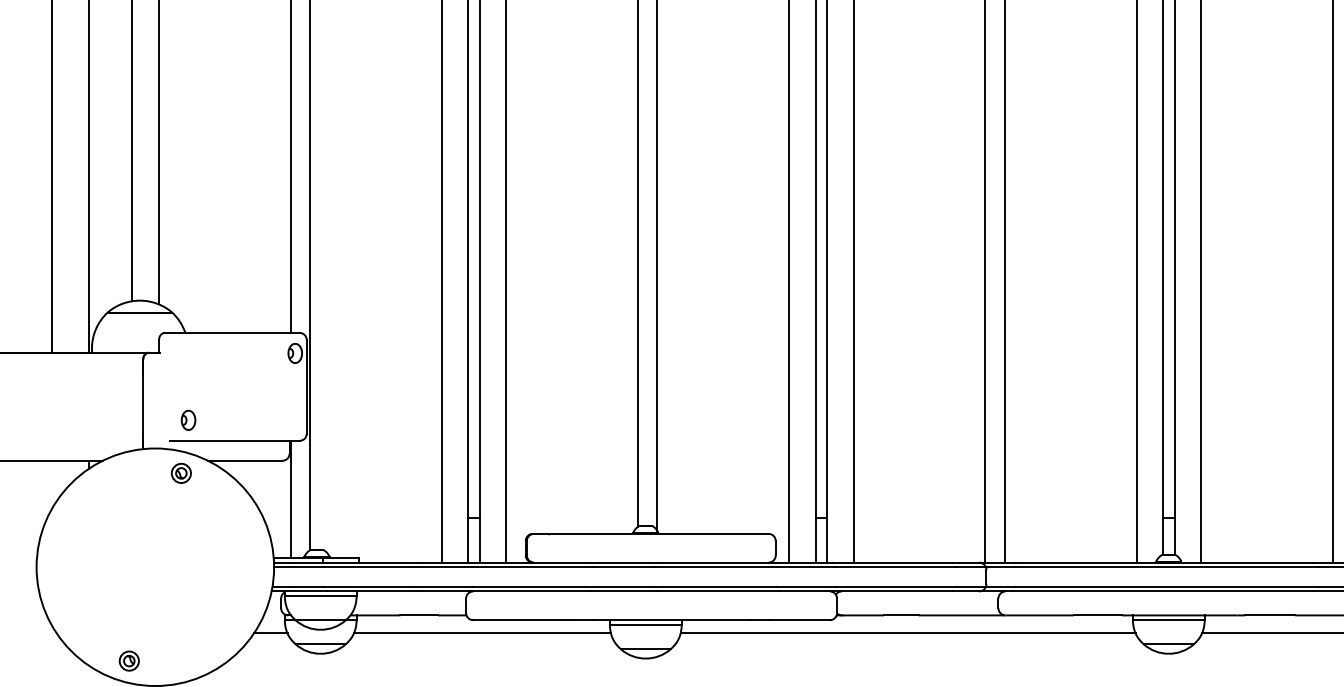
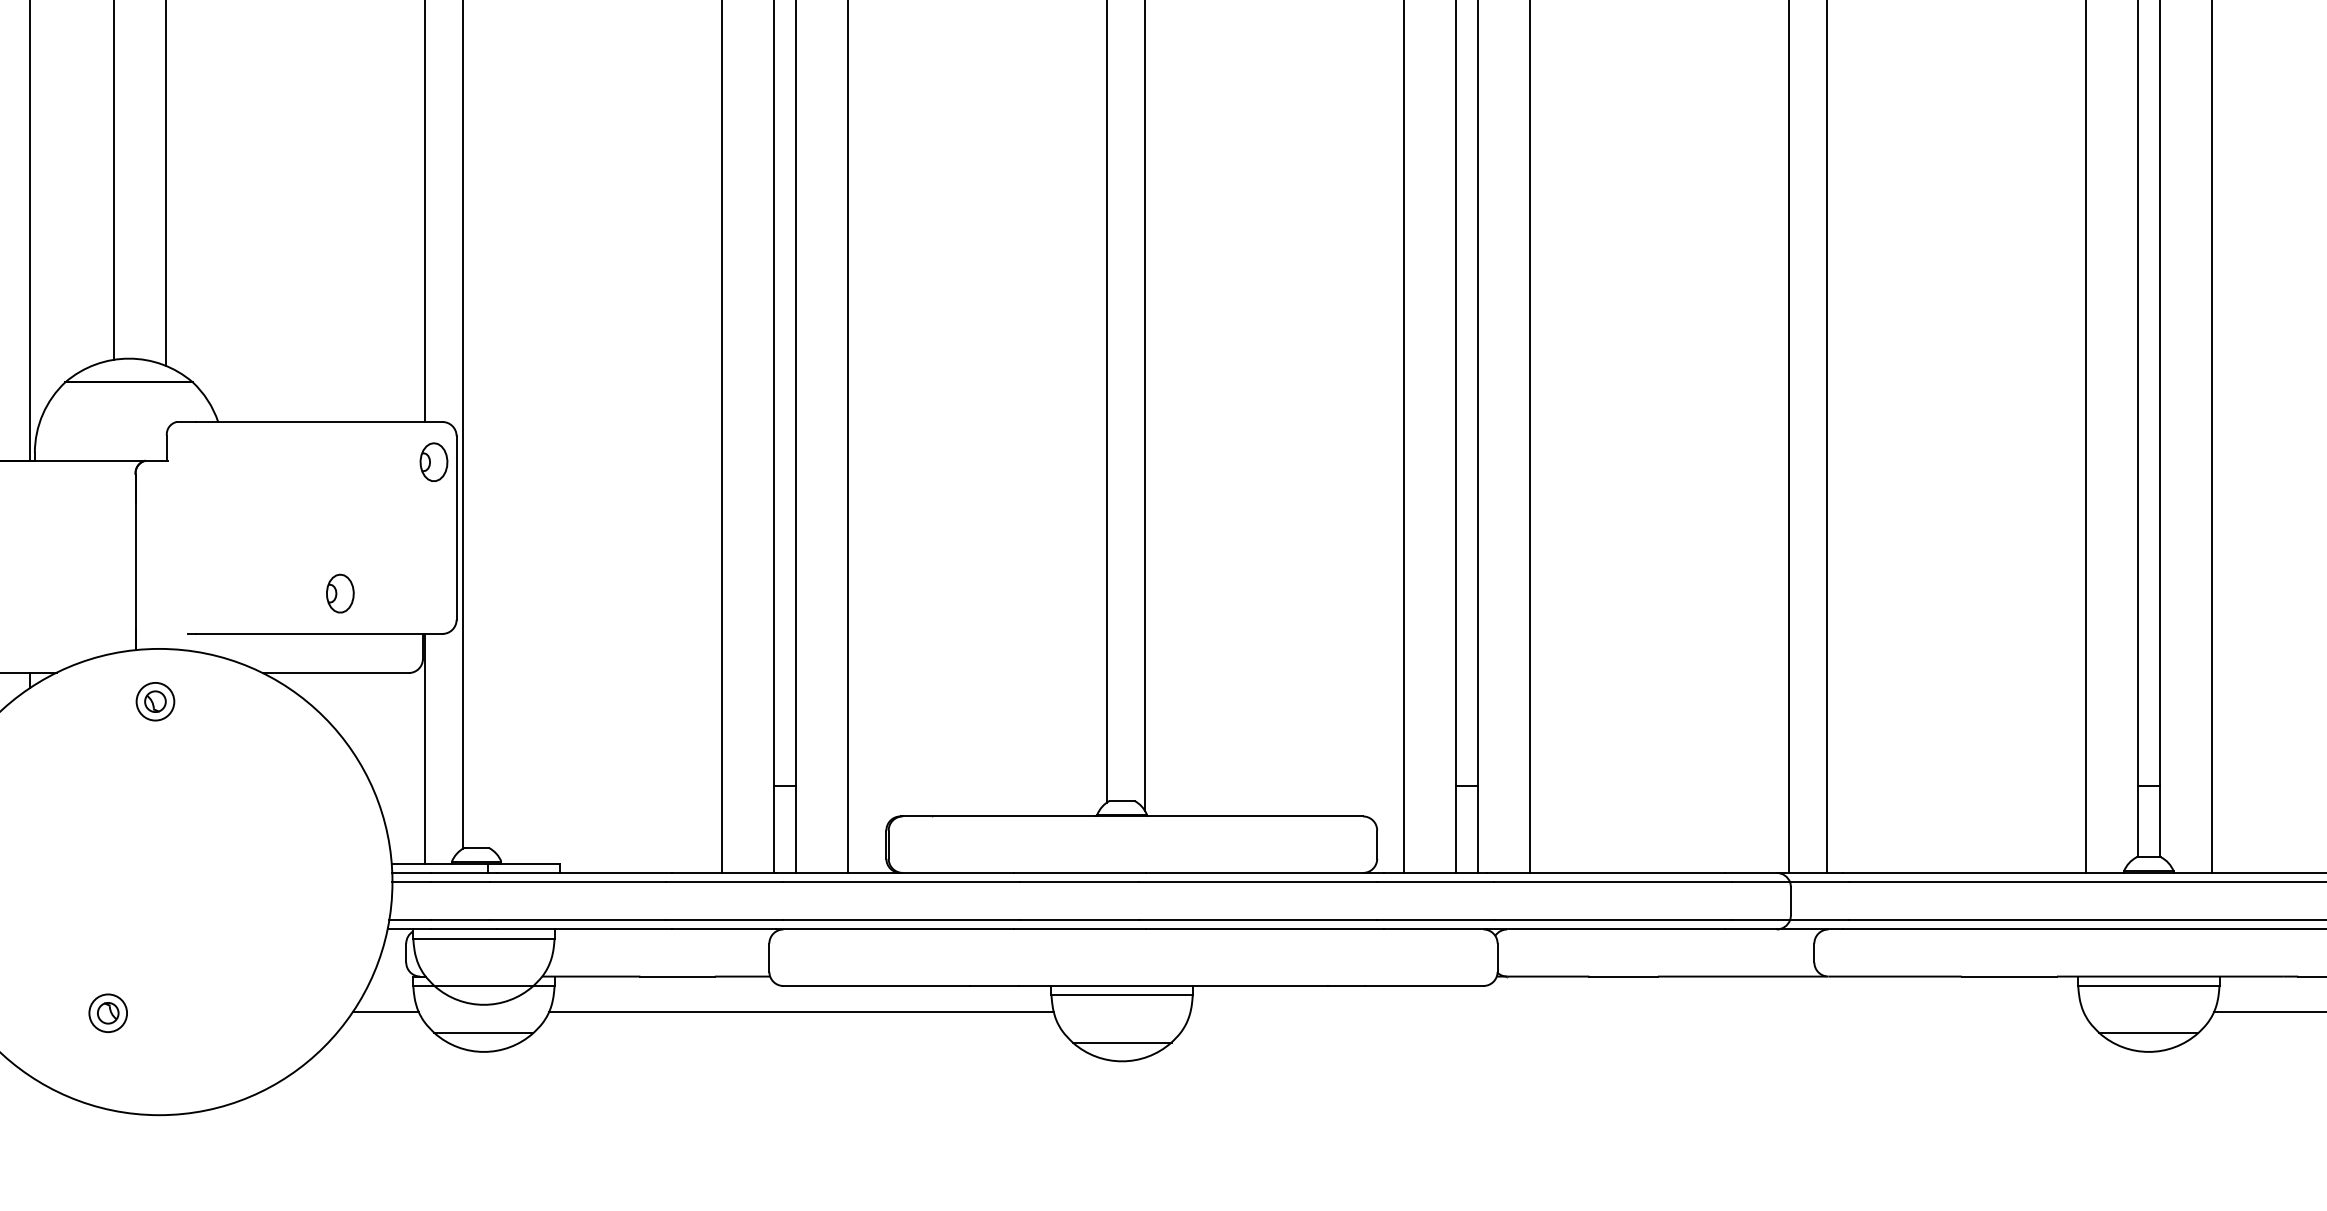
part: (188, 419) -> (340, 591), moved
part: (180, 472) -> (153, 699), moved
line: (907, 633) -> (1635, 1012), removed
part: (128, 660) -> (106, 1012), moved

